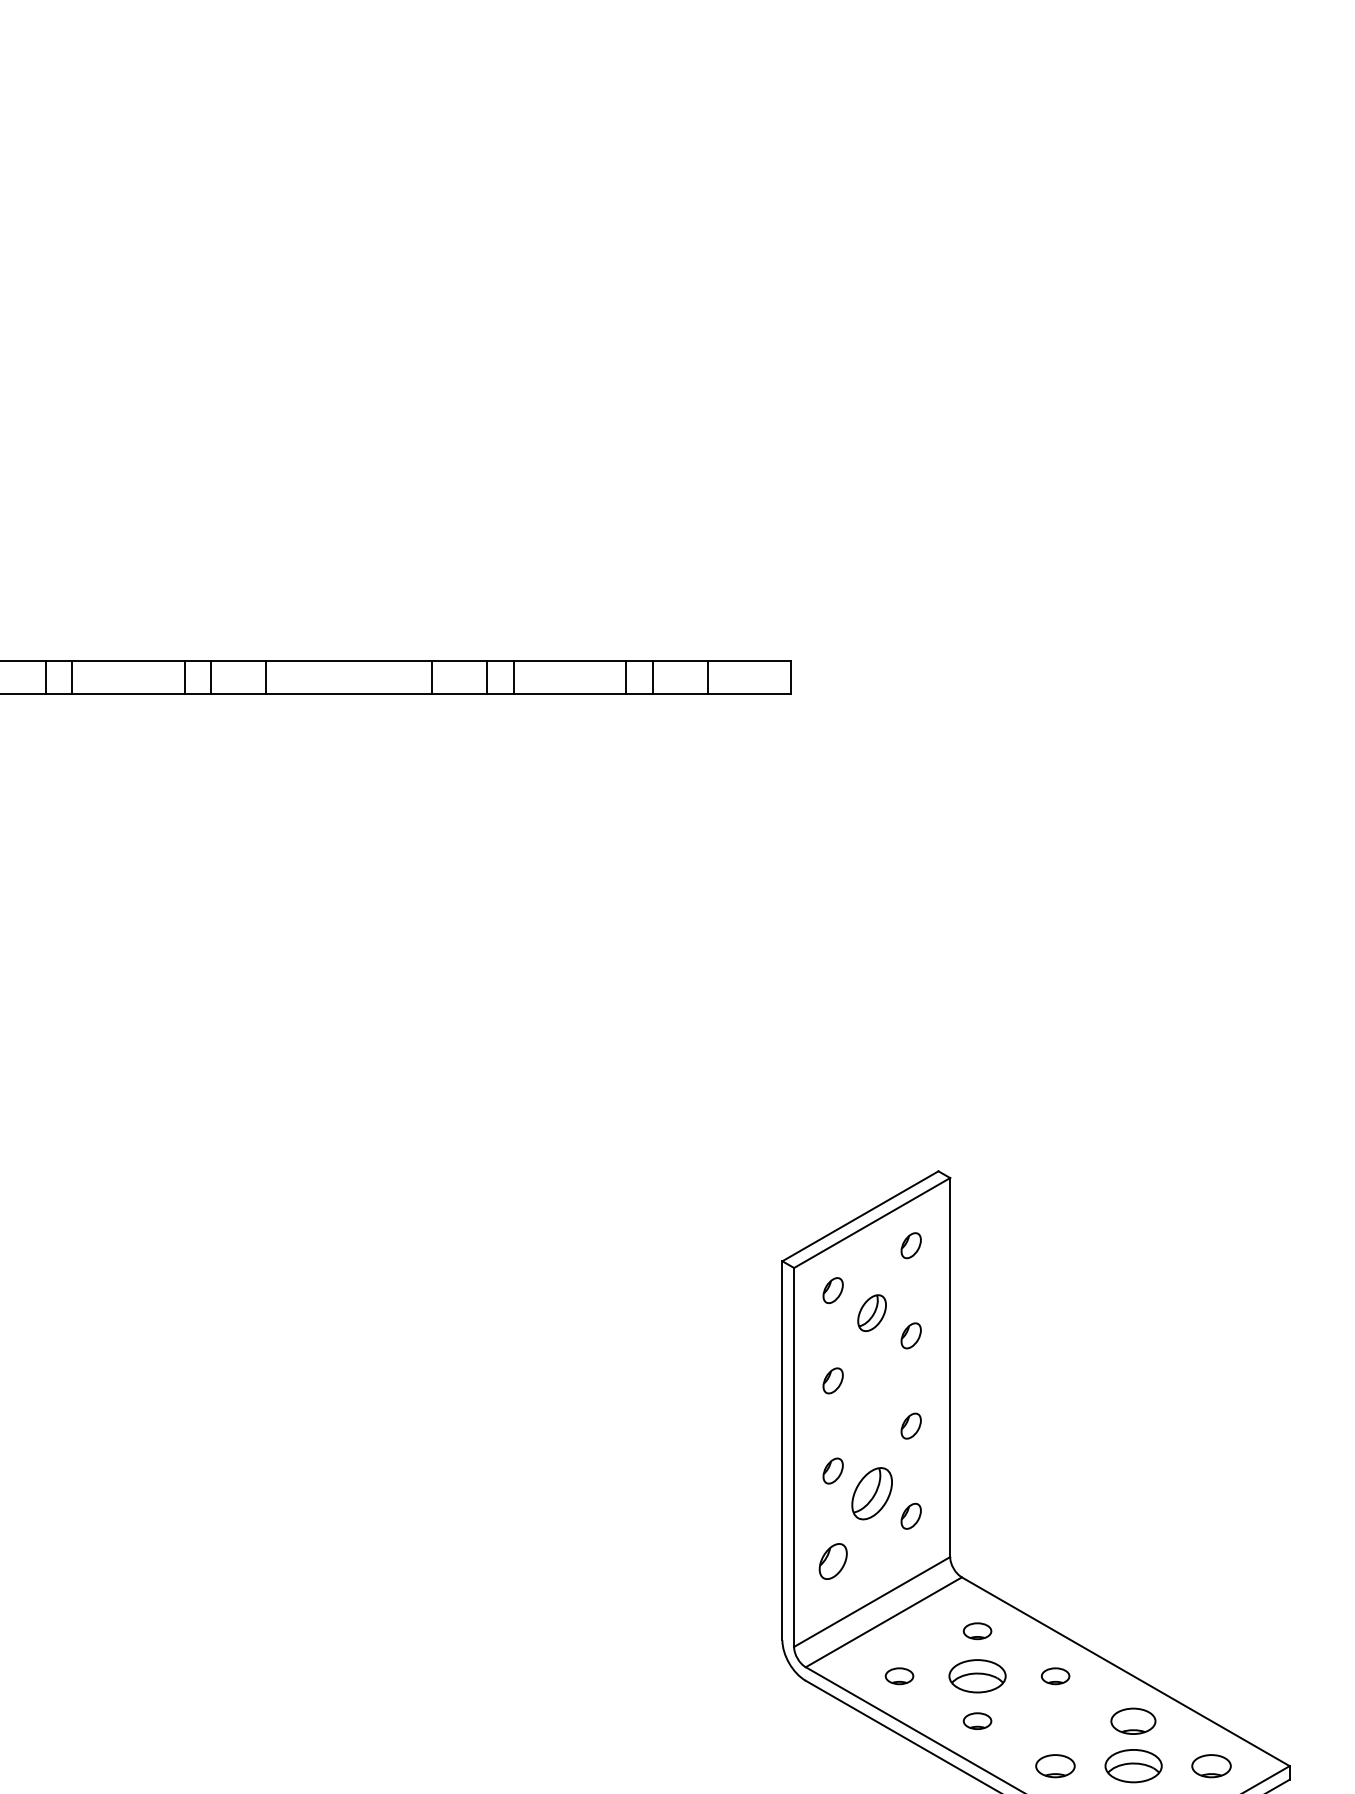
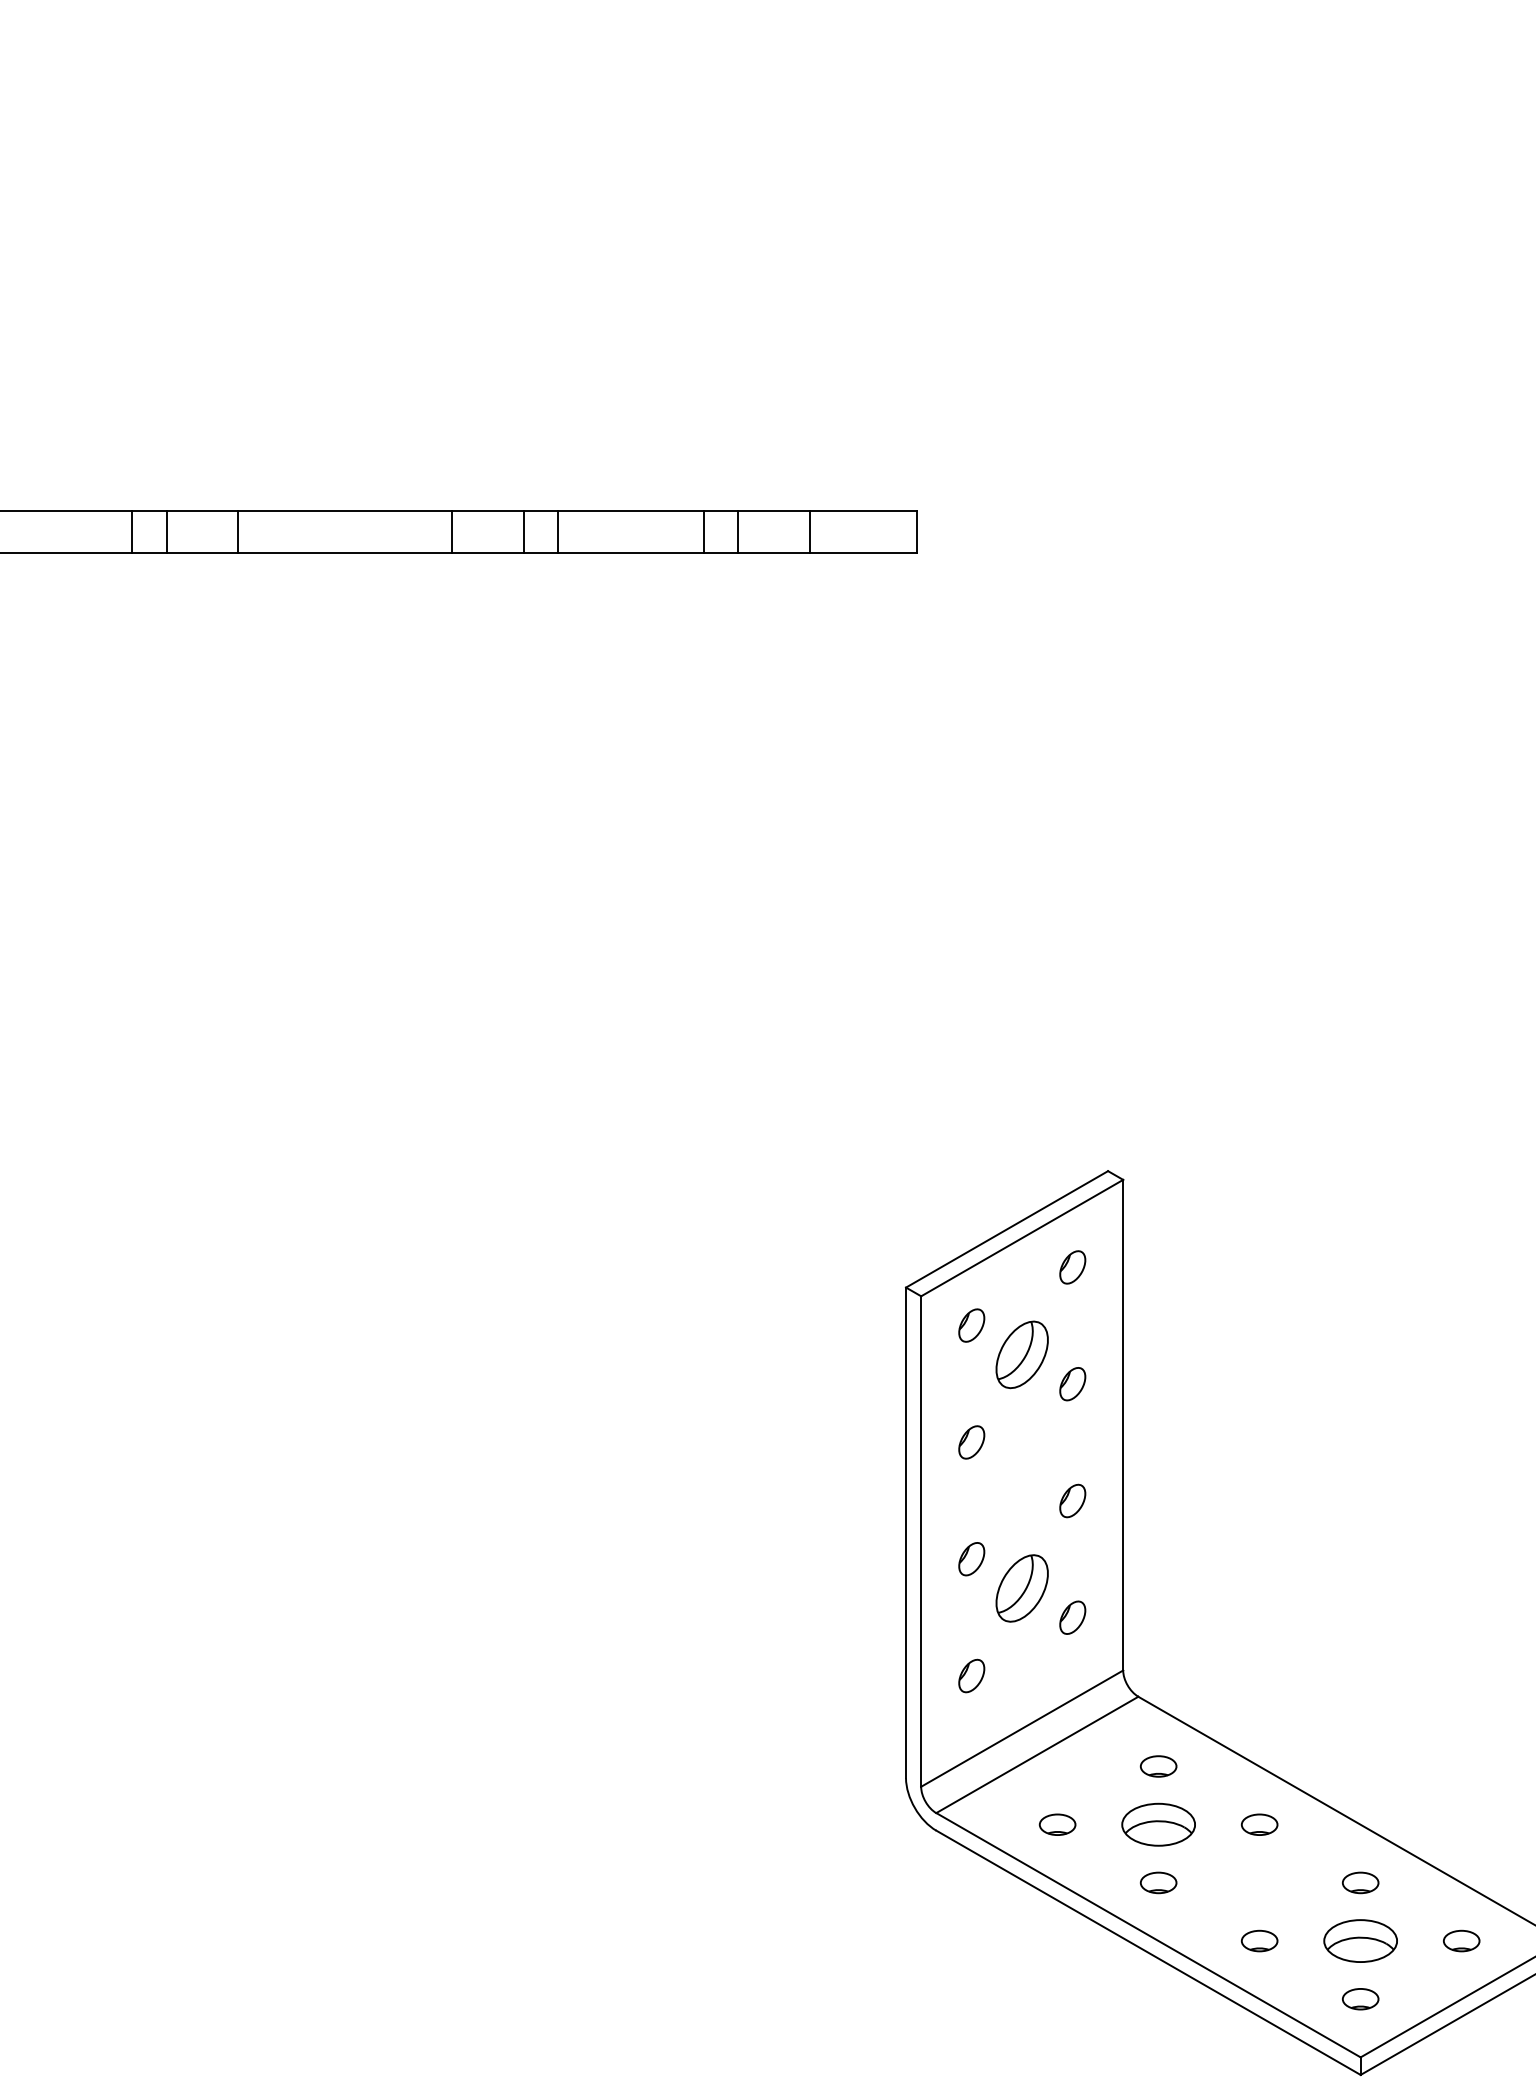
part: (871, 1312) -> (1021, 1353), size x1.43
part: (832, 1560) -> (970, 1674), size x0.71
part: (1133, 1720) -> (1360, 1882), size x0.62
part: (1055, 1765) -> (1259, 1940), size x0.71
part: (1211, 1765) -> (1461, 1940), size x0.71

